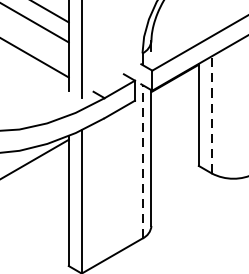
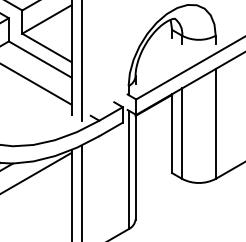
line: (212, 114) -> (182, 133), dashed -> solid
line: (142, 161) -> (128, 169), dashed -> solid

